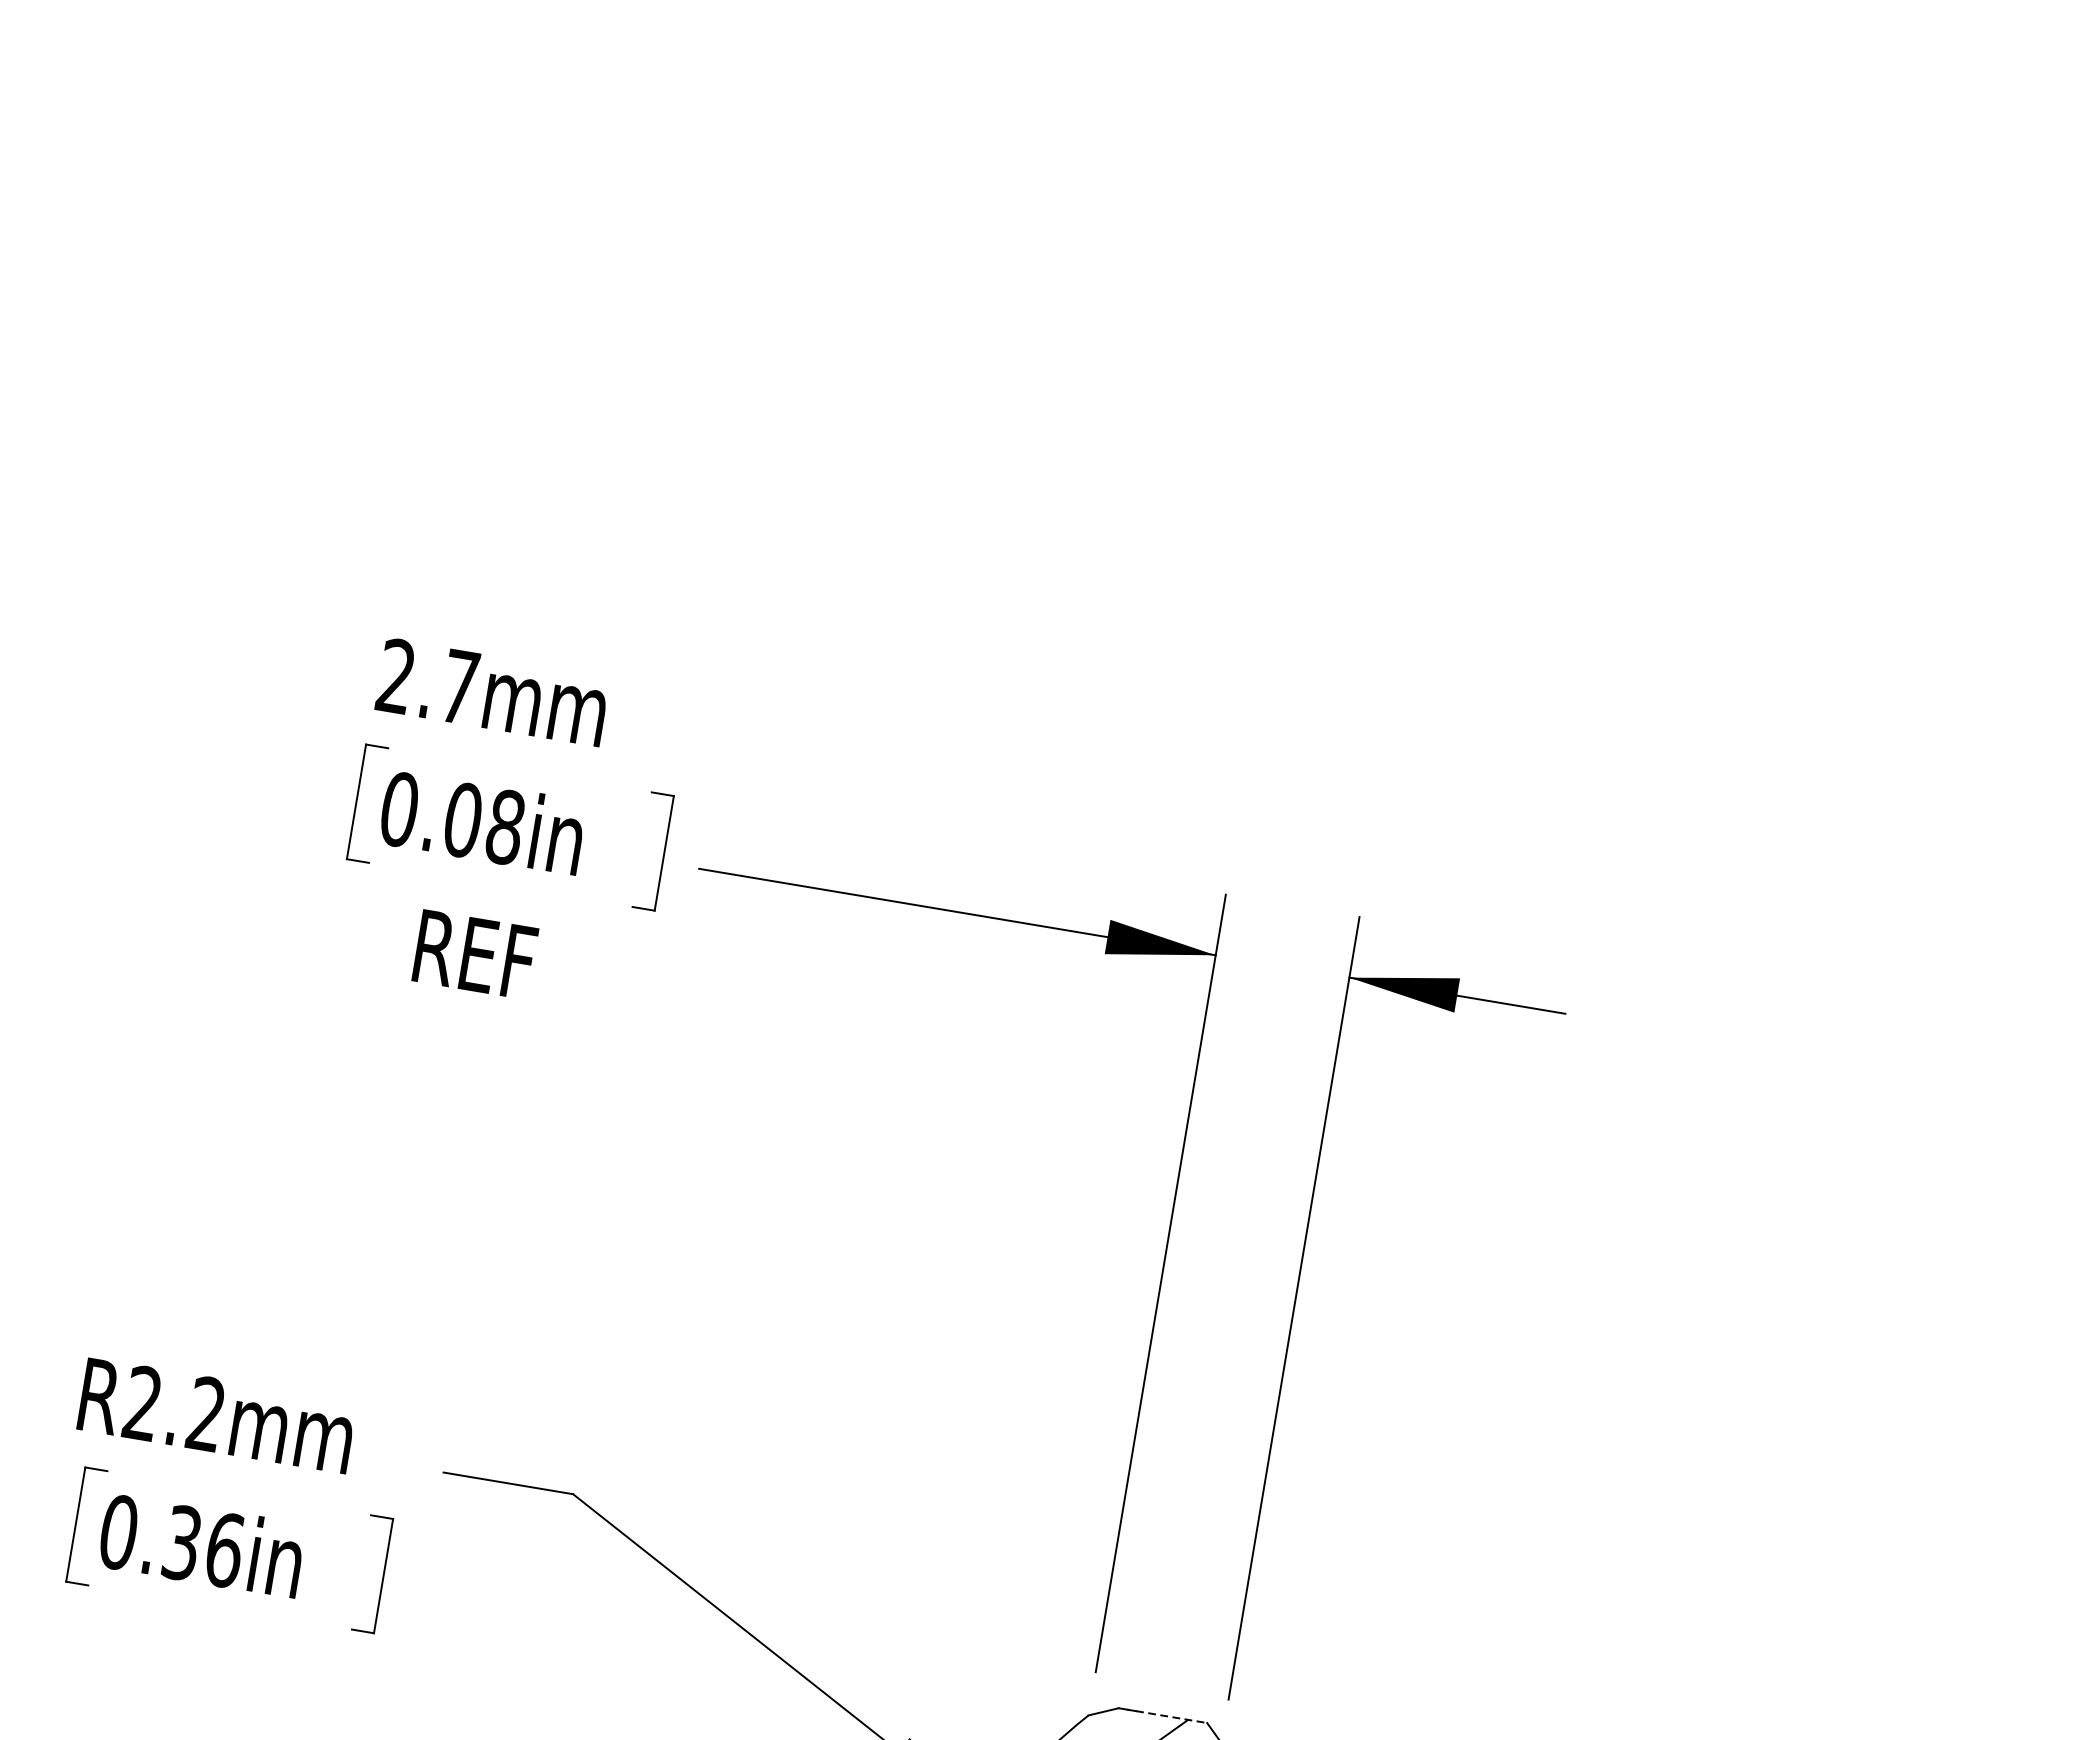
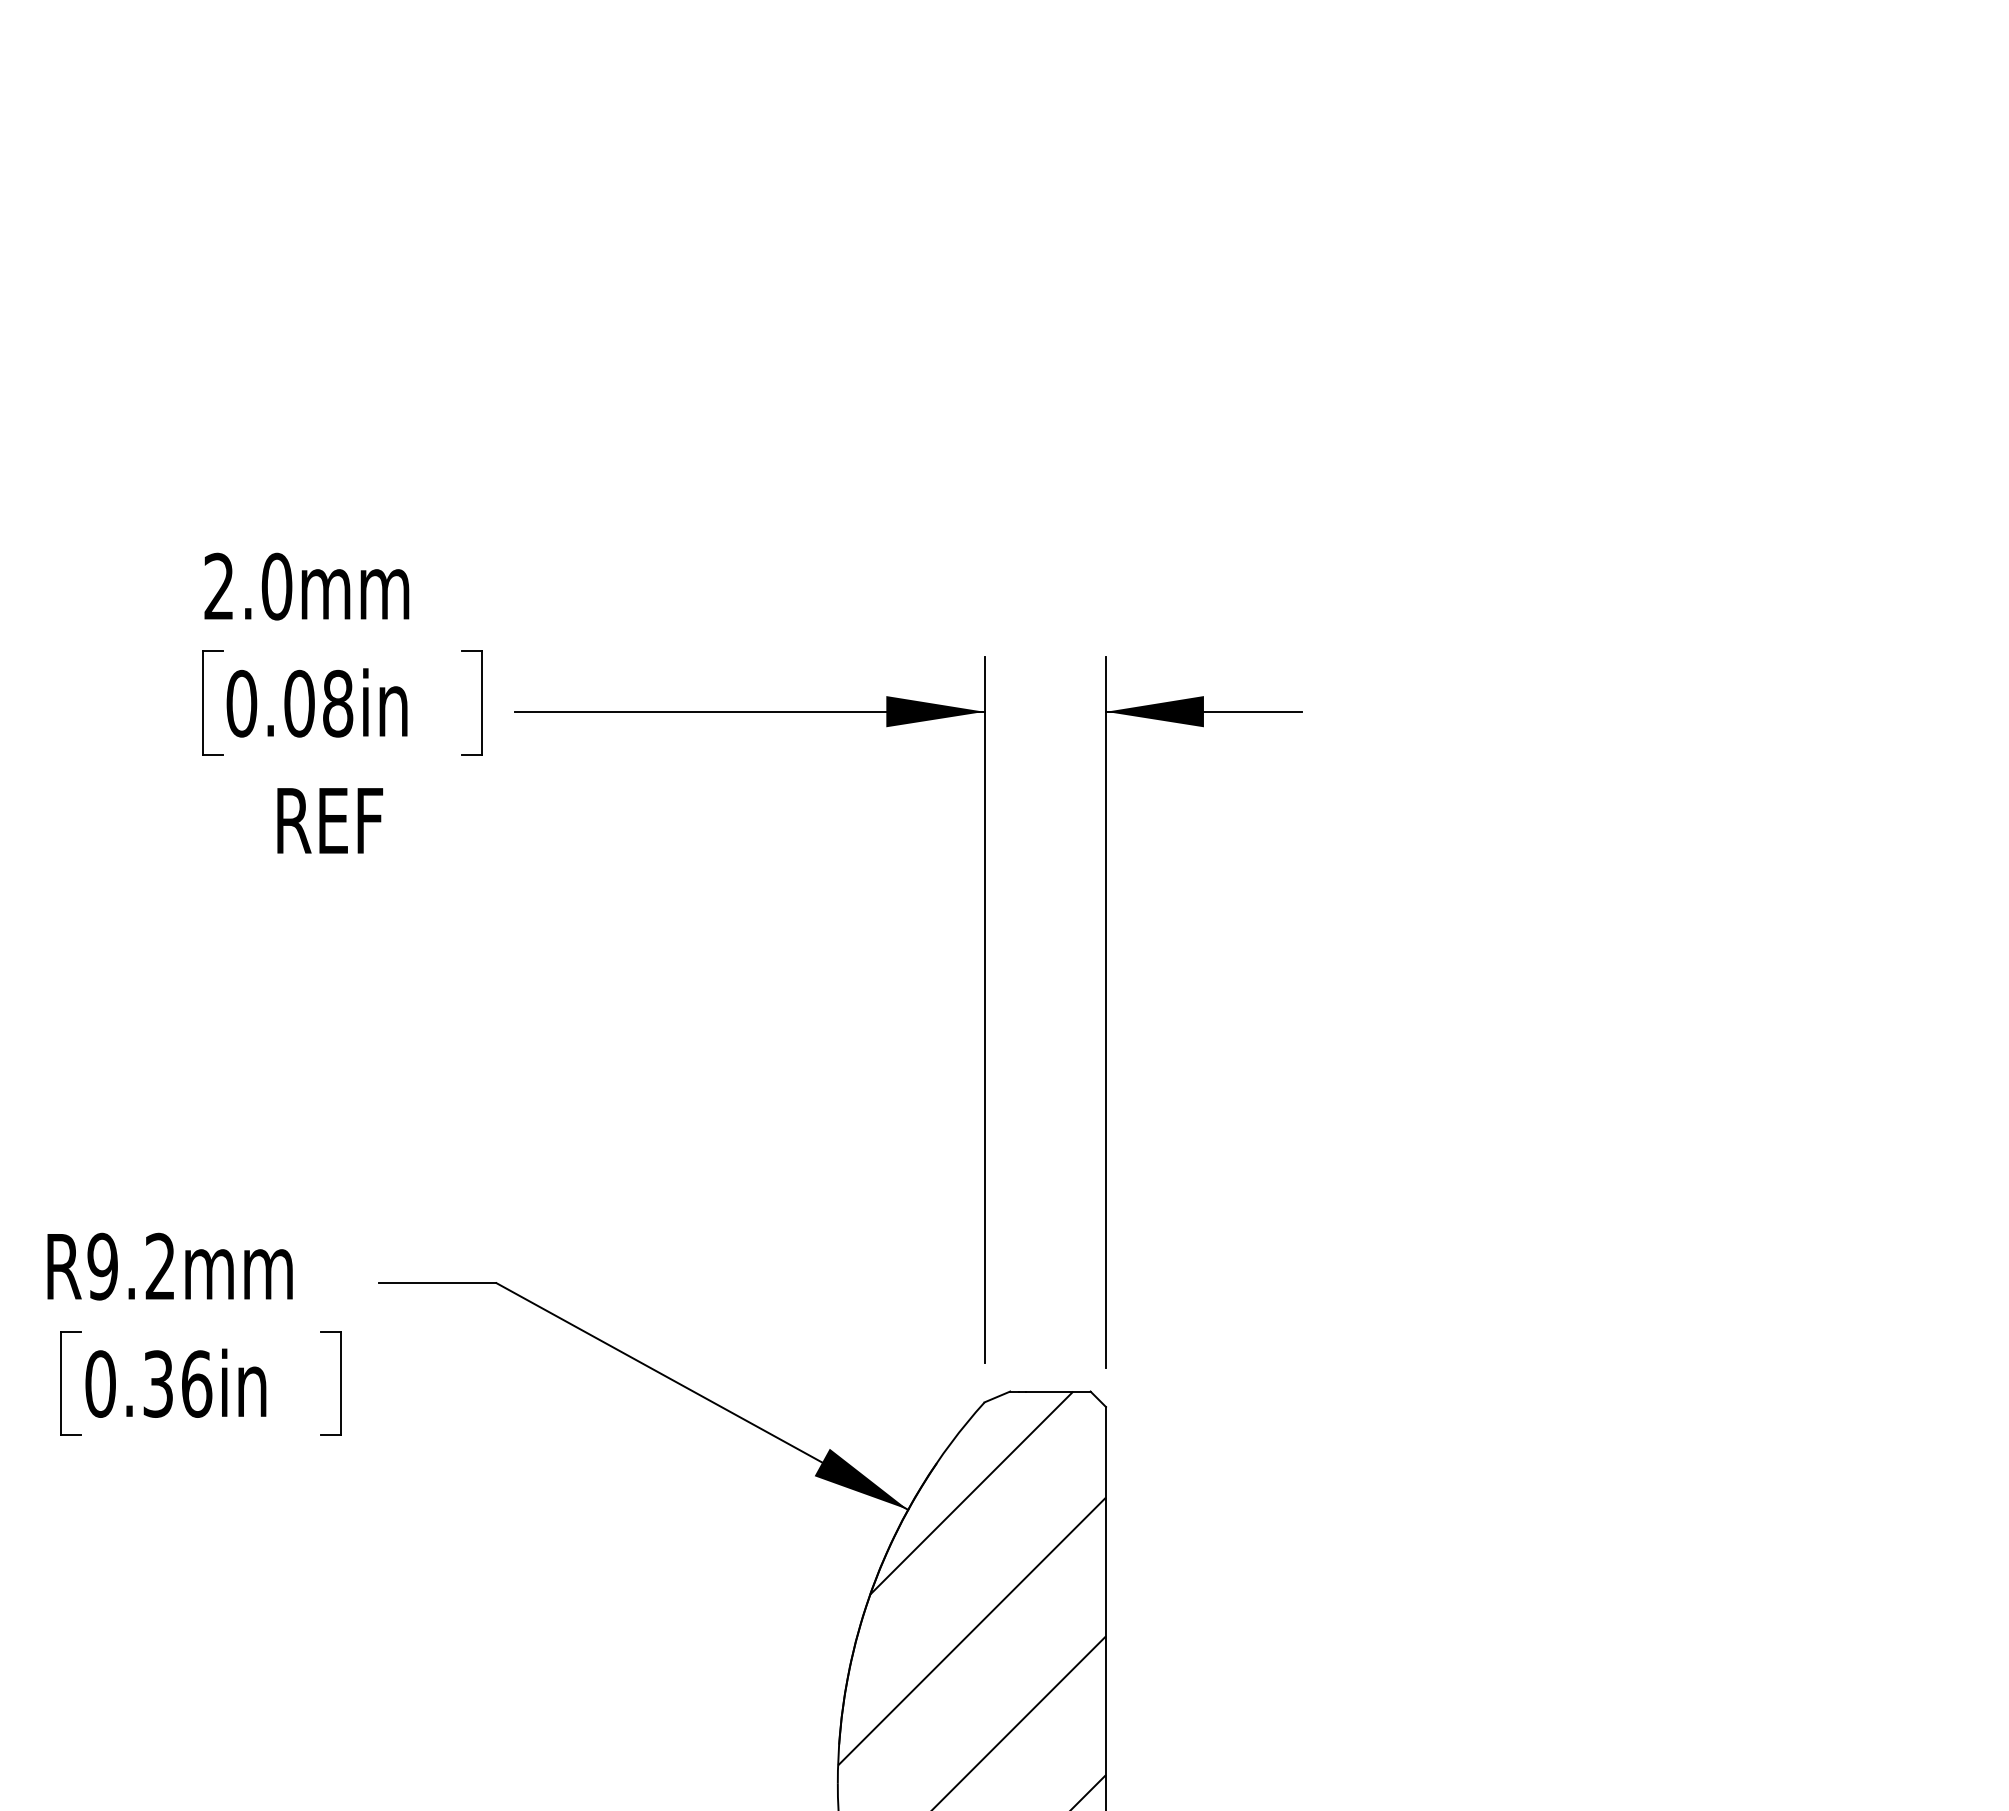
text: (459, 686) -> (276, 586), 2.7mm -> 2.0mm
text: (142, 1403) -> (102, 1266), R2.2mm -> R9.2mm
line: (1171, 1717) -> (1058, 1391), dashed -> solid

